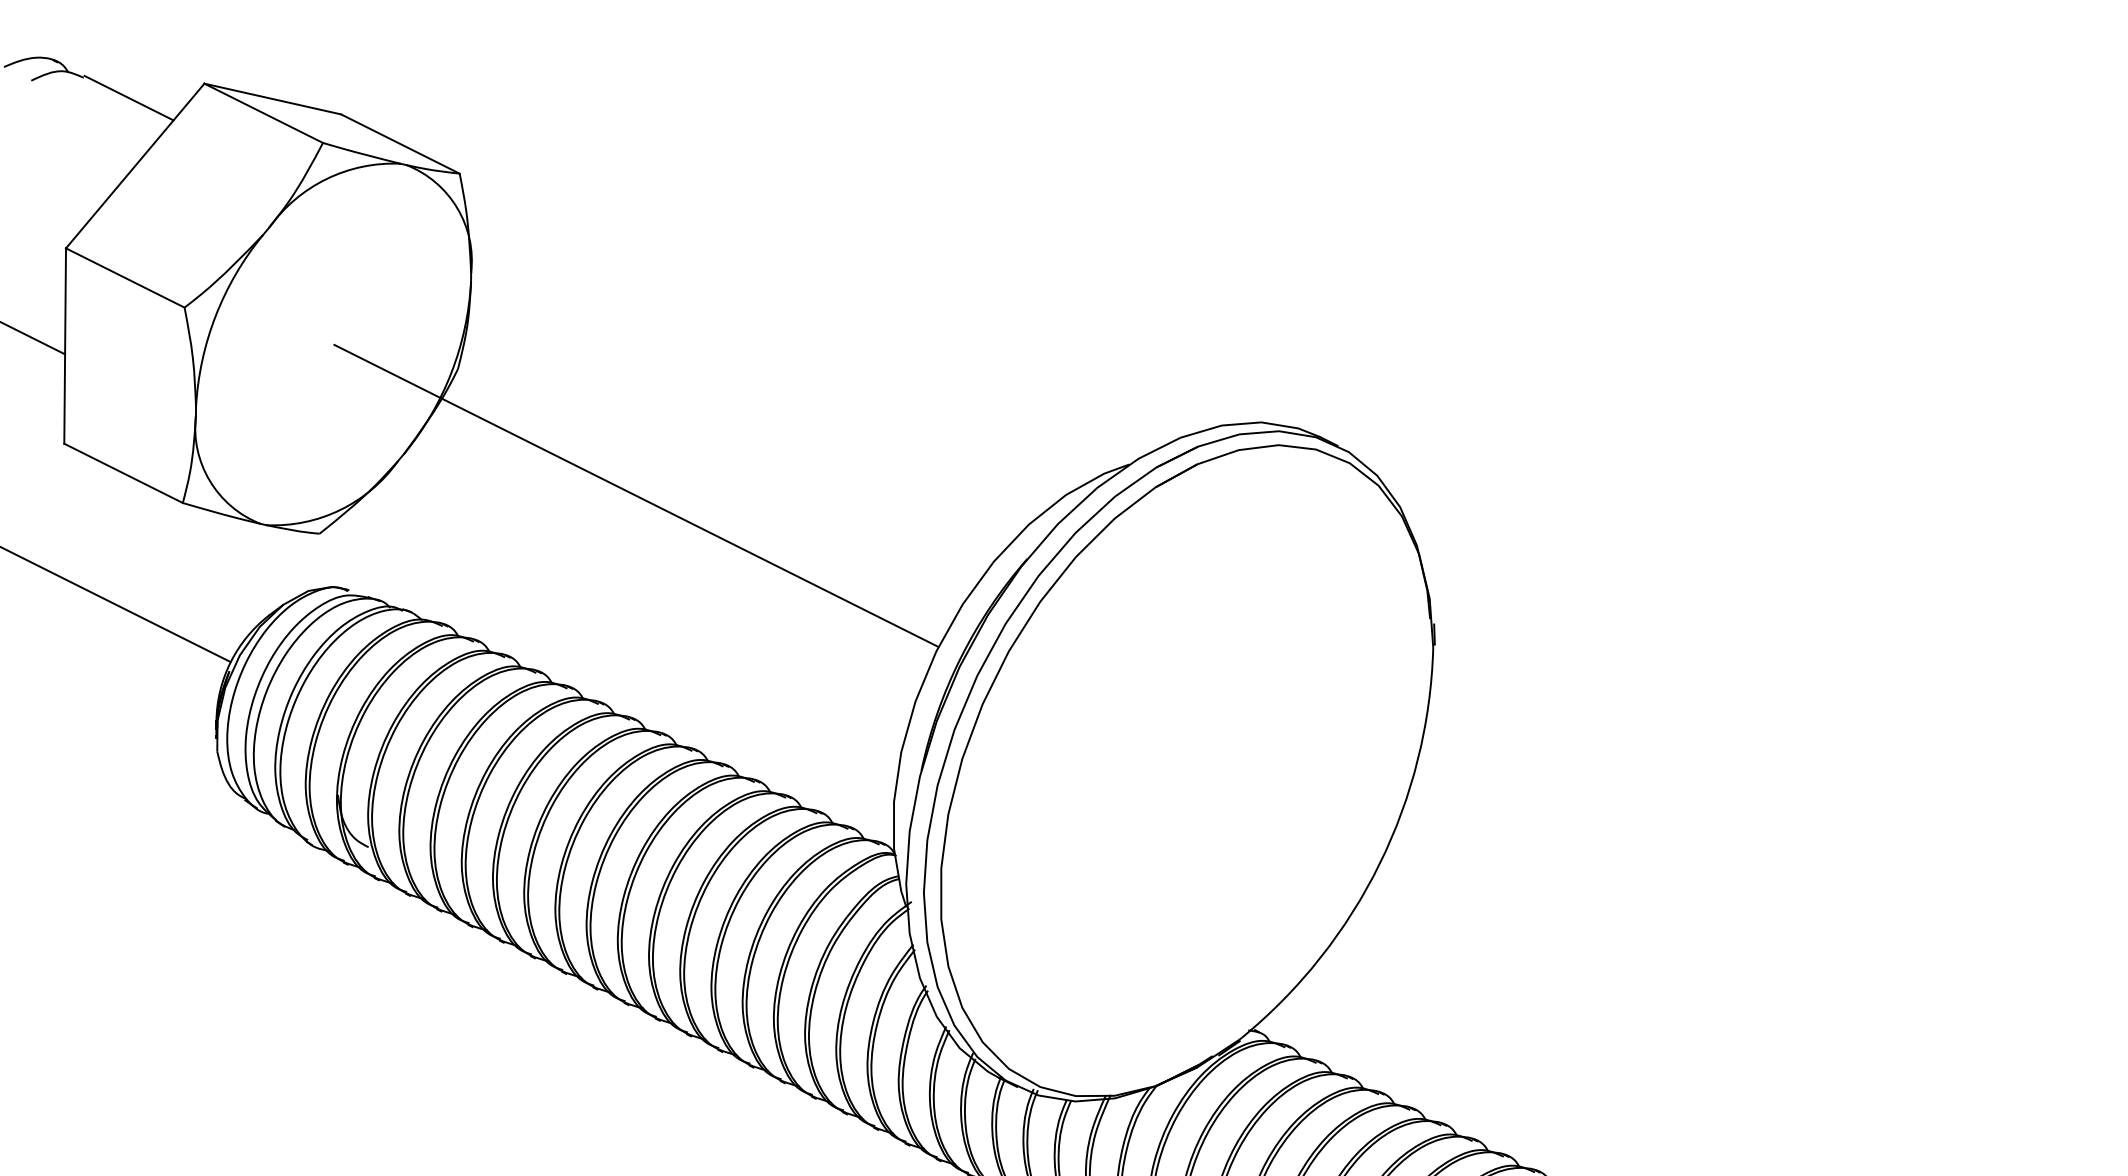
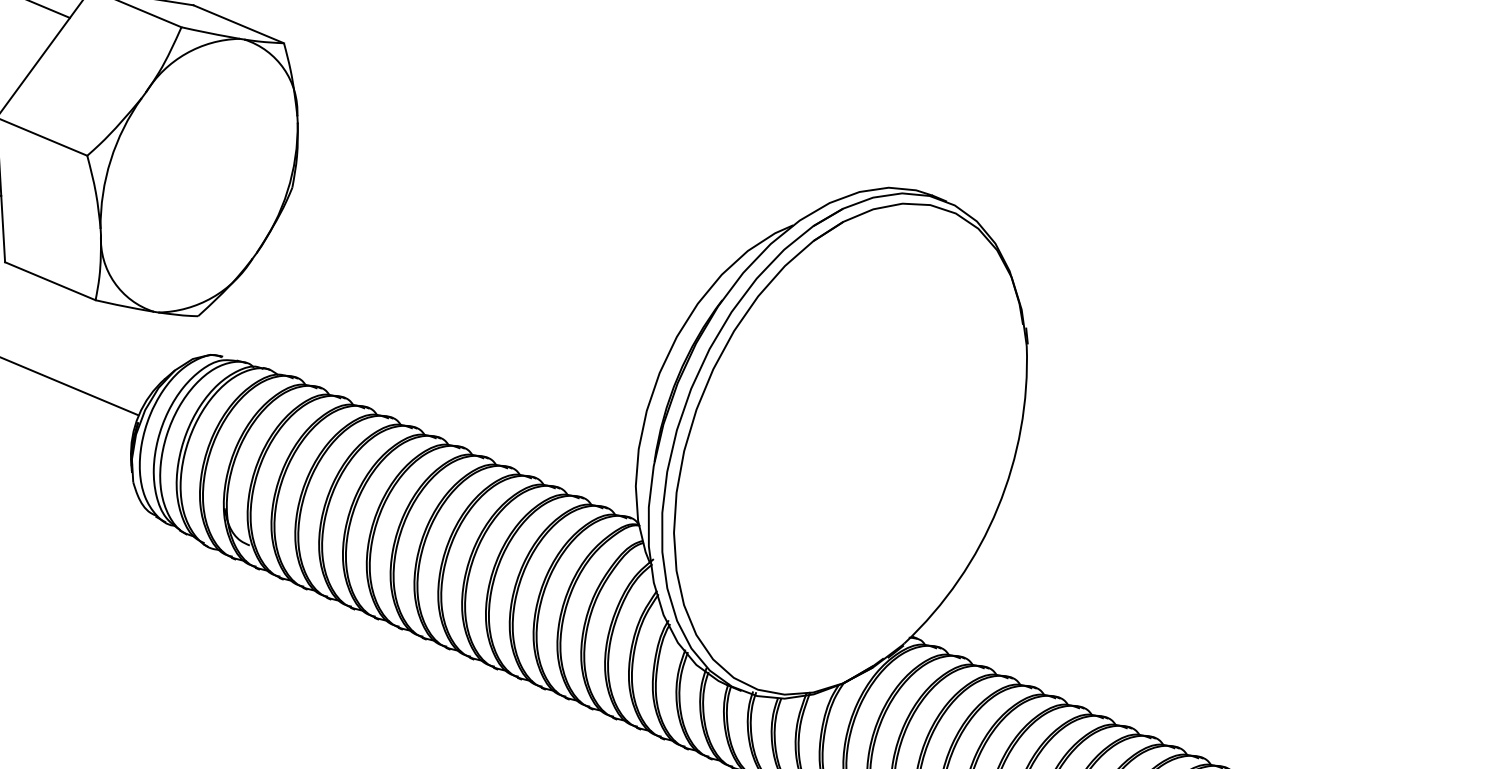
line: (635, 495) -> (429, 272), removed

